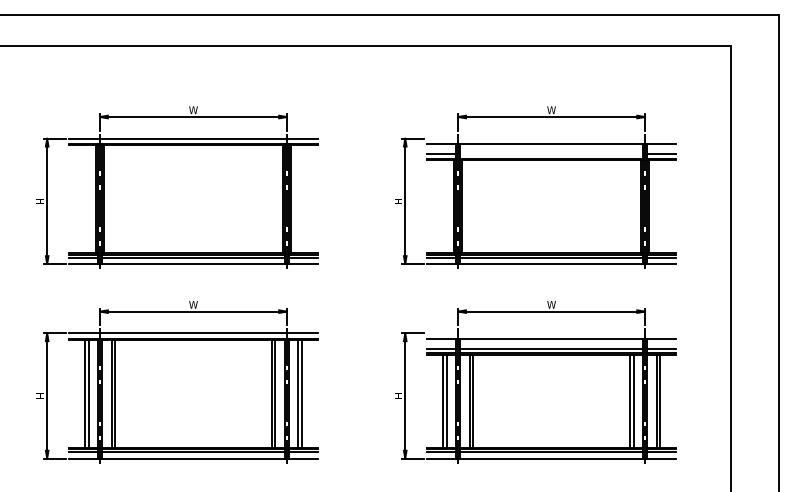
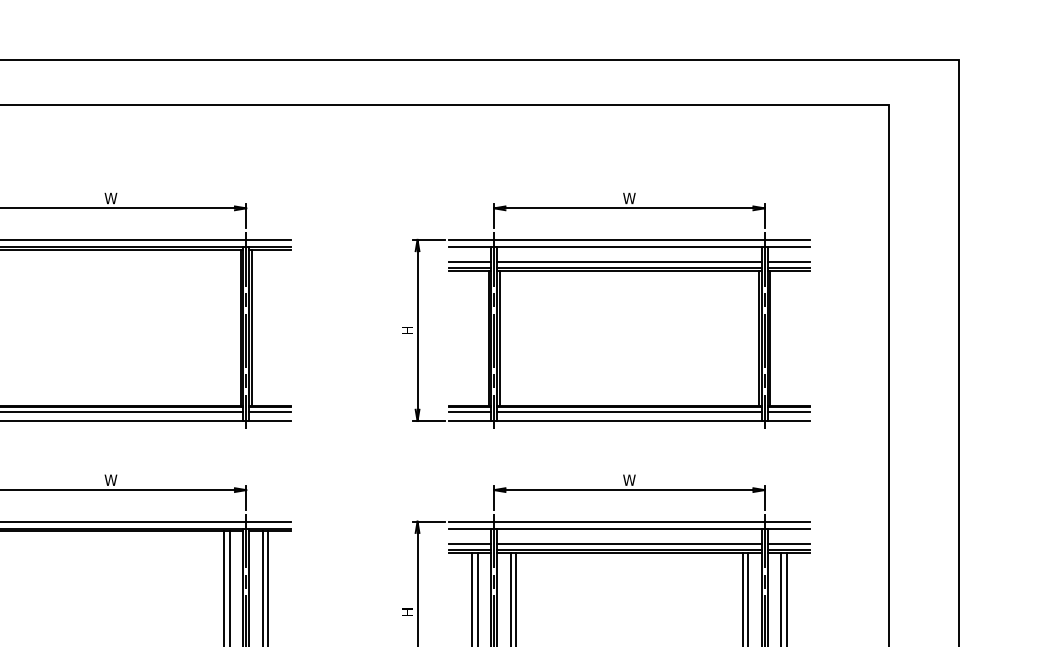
line: (551, 138) -> (629, 239), added
line: (551, 154) -> (629, 262), added
line: (551, 333) -> (629, 521), added

